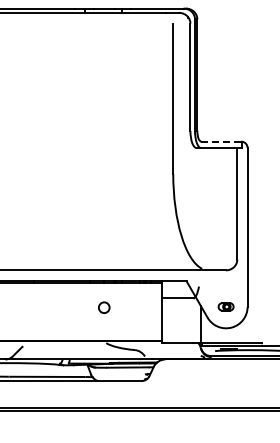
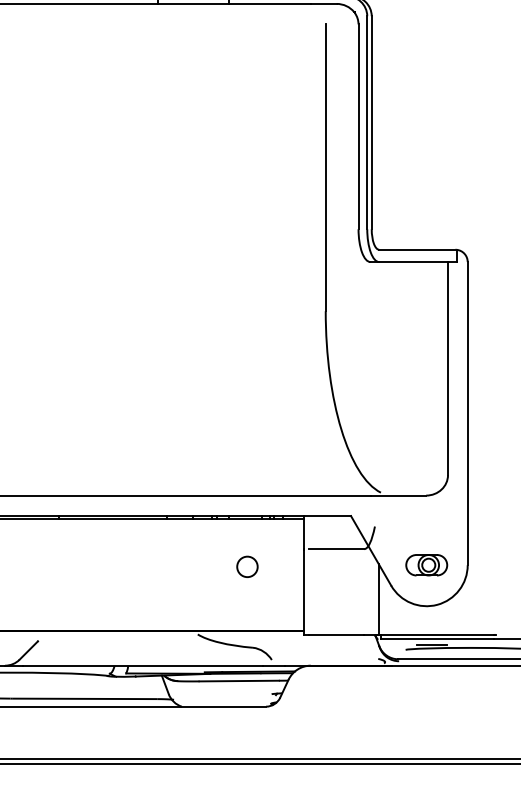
line: (221, 141) -> (417, 249), dashed -> solid
part: (225, 306) -> (425, 564), size x1.43
circle: (104, 307) -> (247, 566), moved

